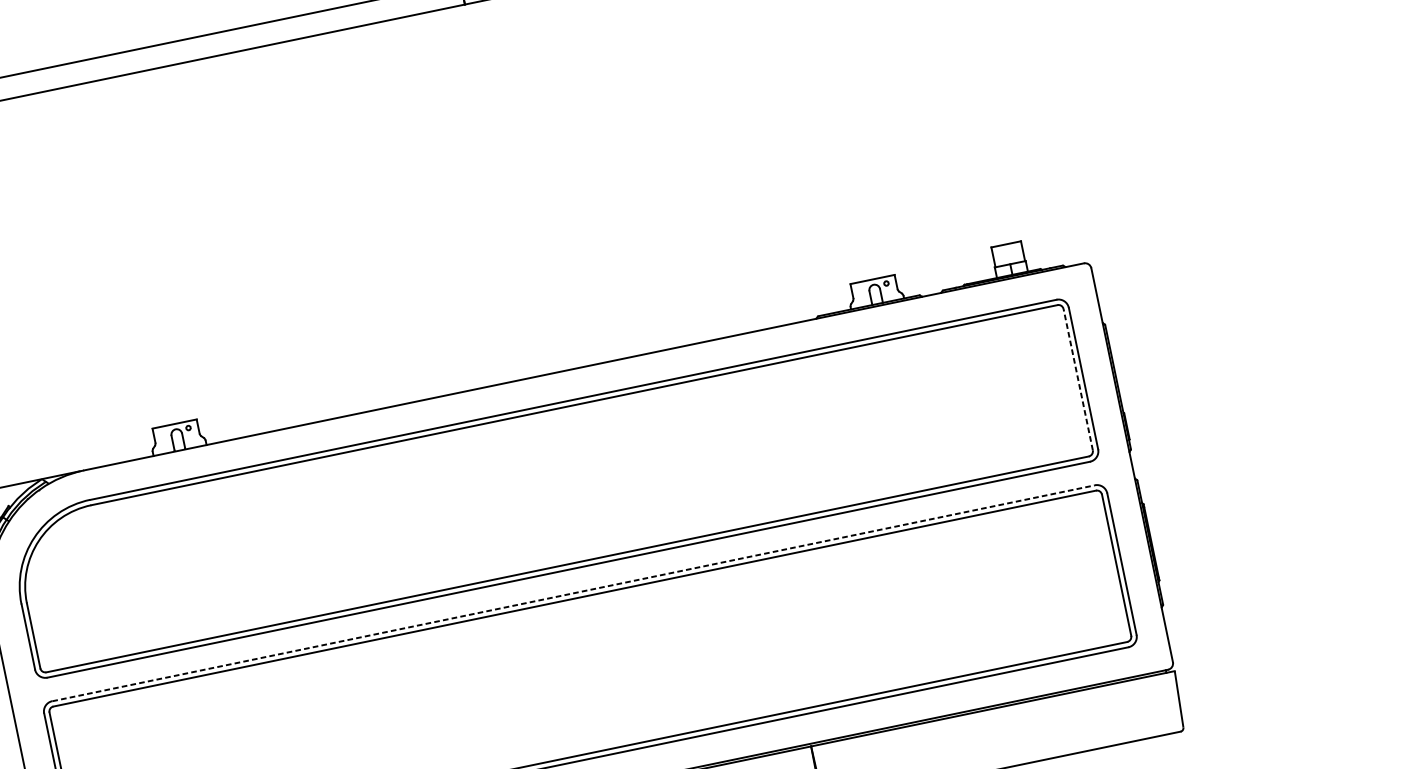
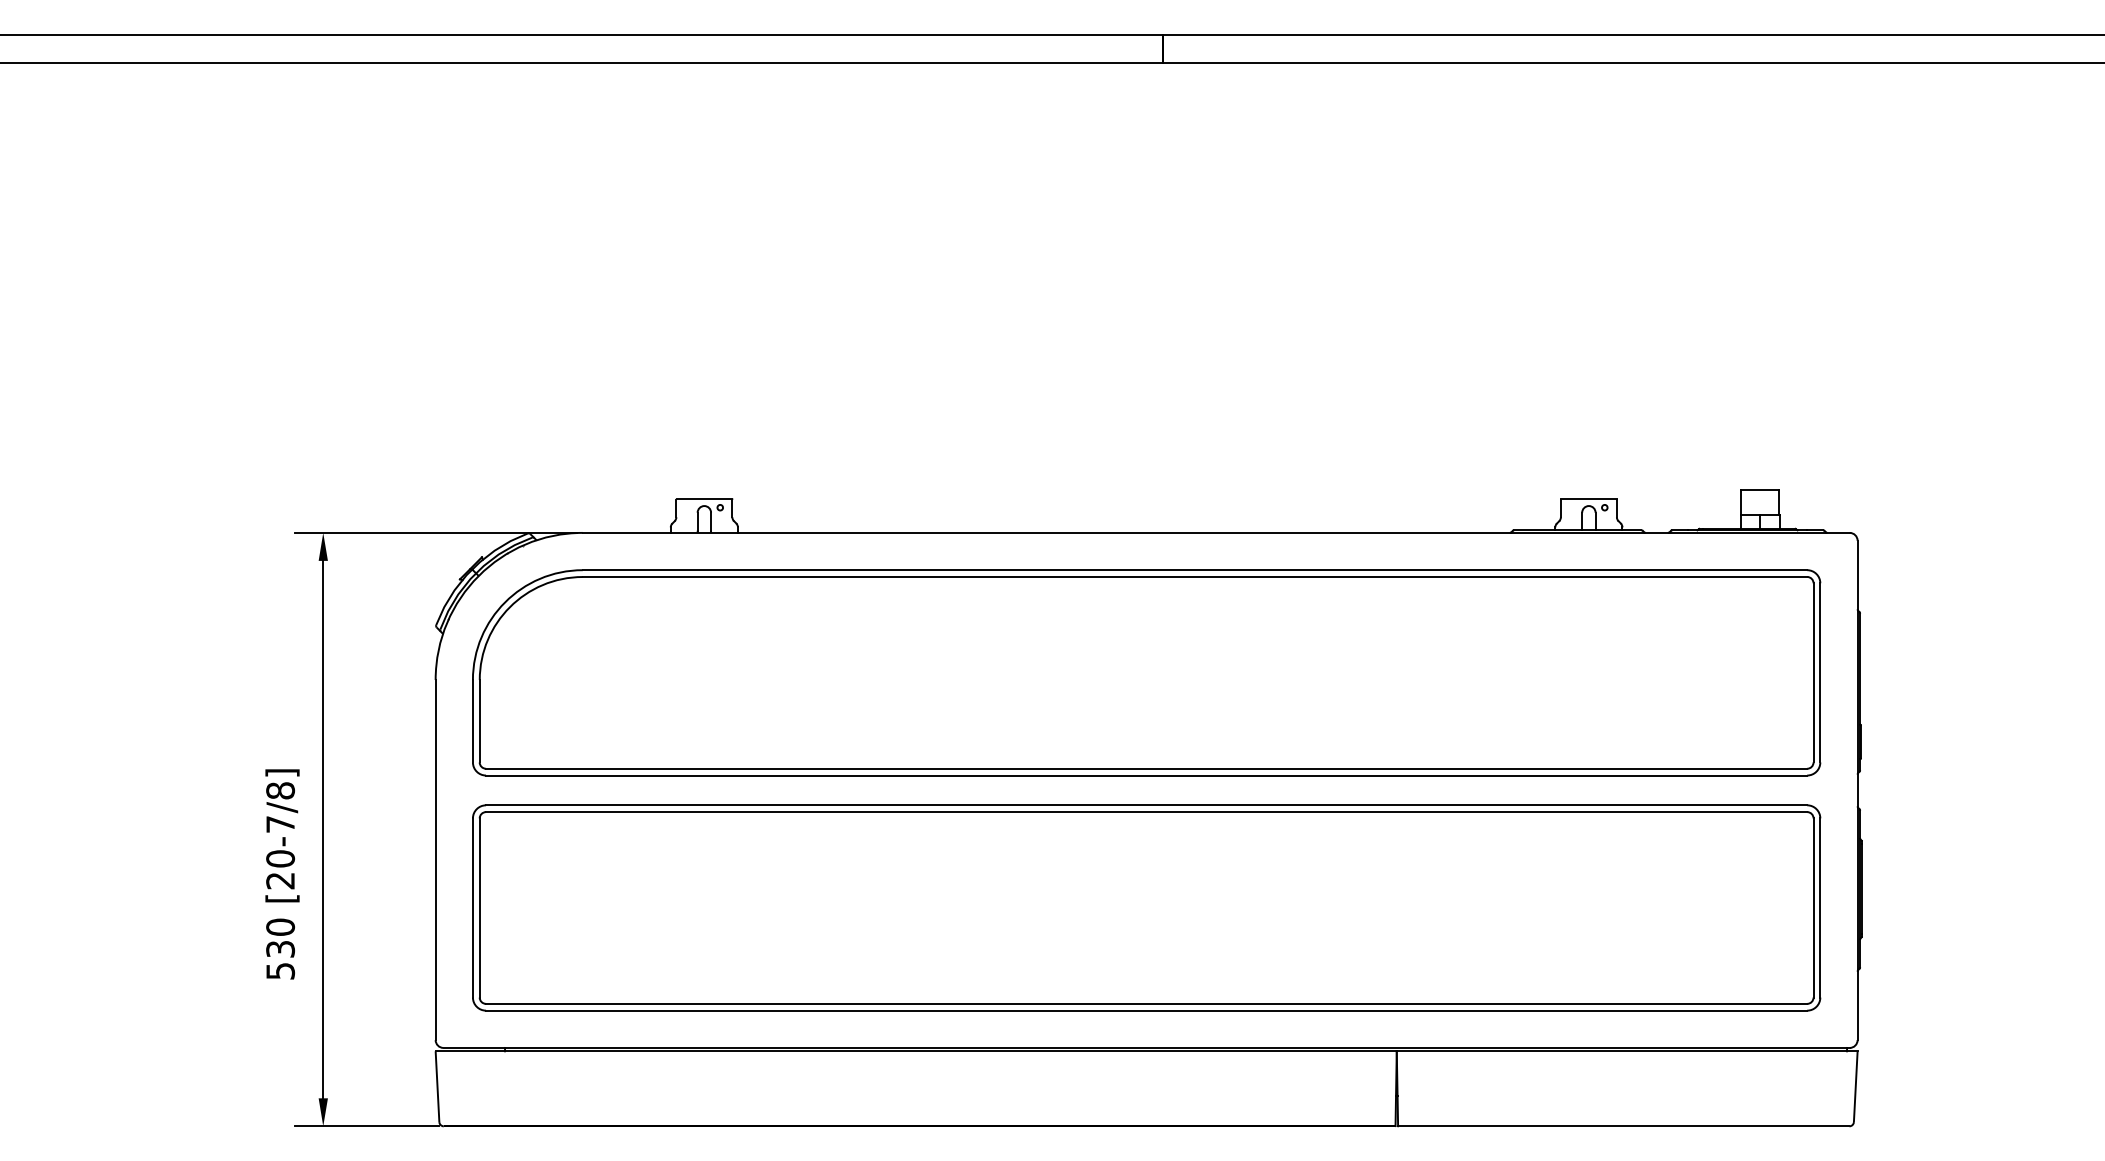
line: (1078, 379) -> (1813, 672), dashed -> solid
line: (573, 593) -> (1146, 805), dashed -> solid

